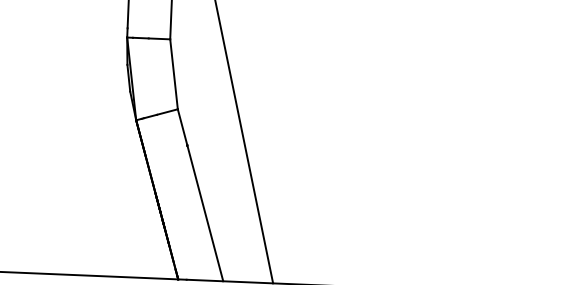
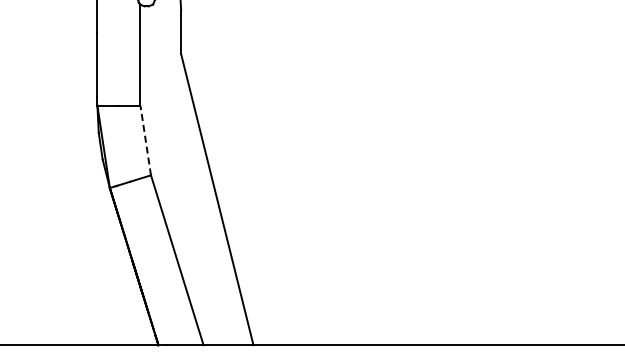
line: (173, 74) -> (145, 140), solid -> dashed

